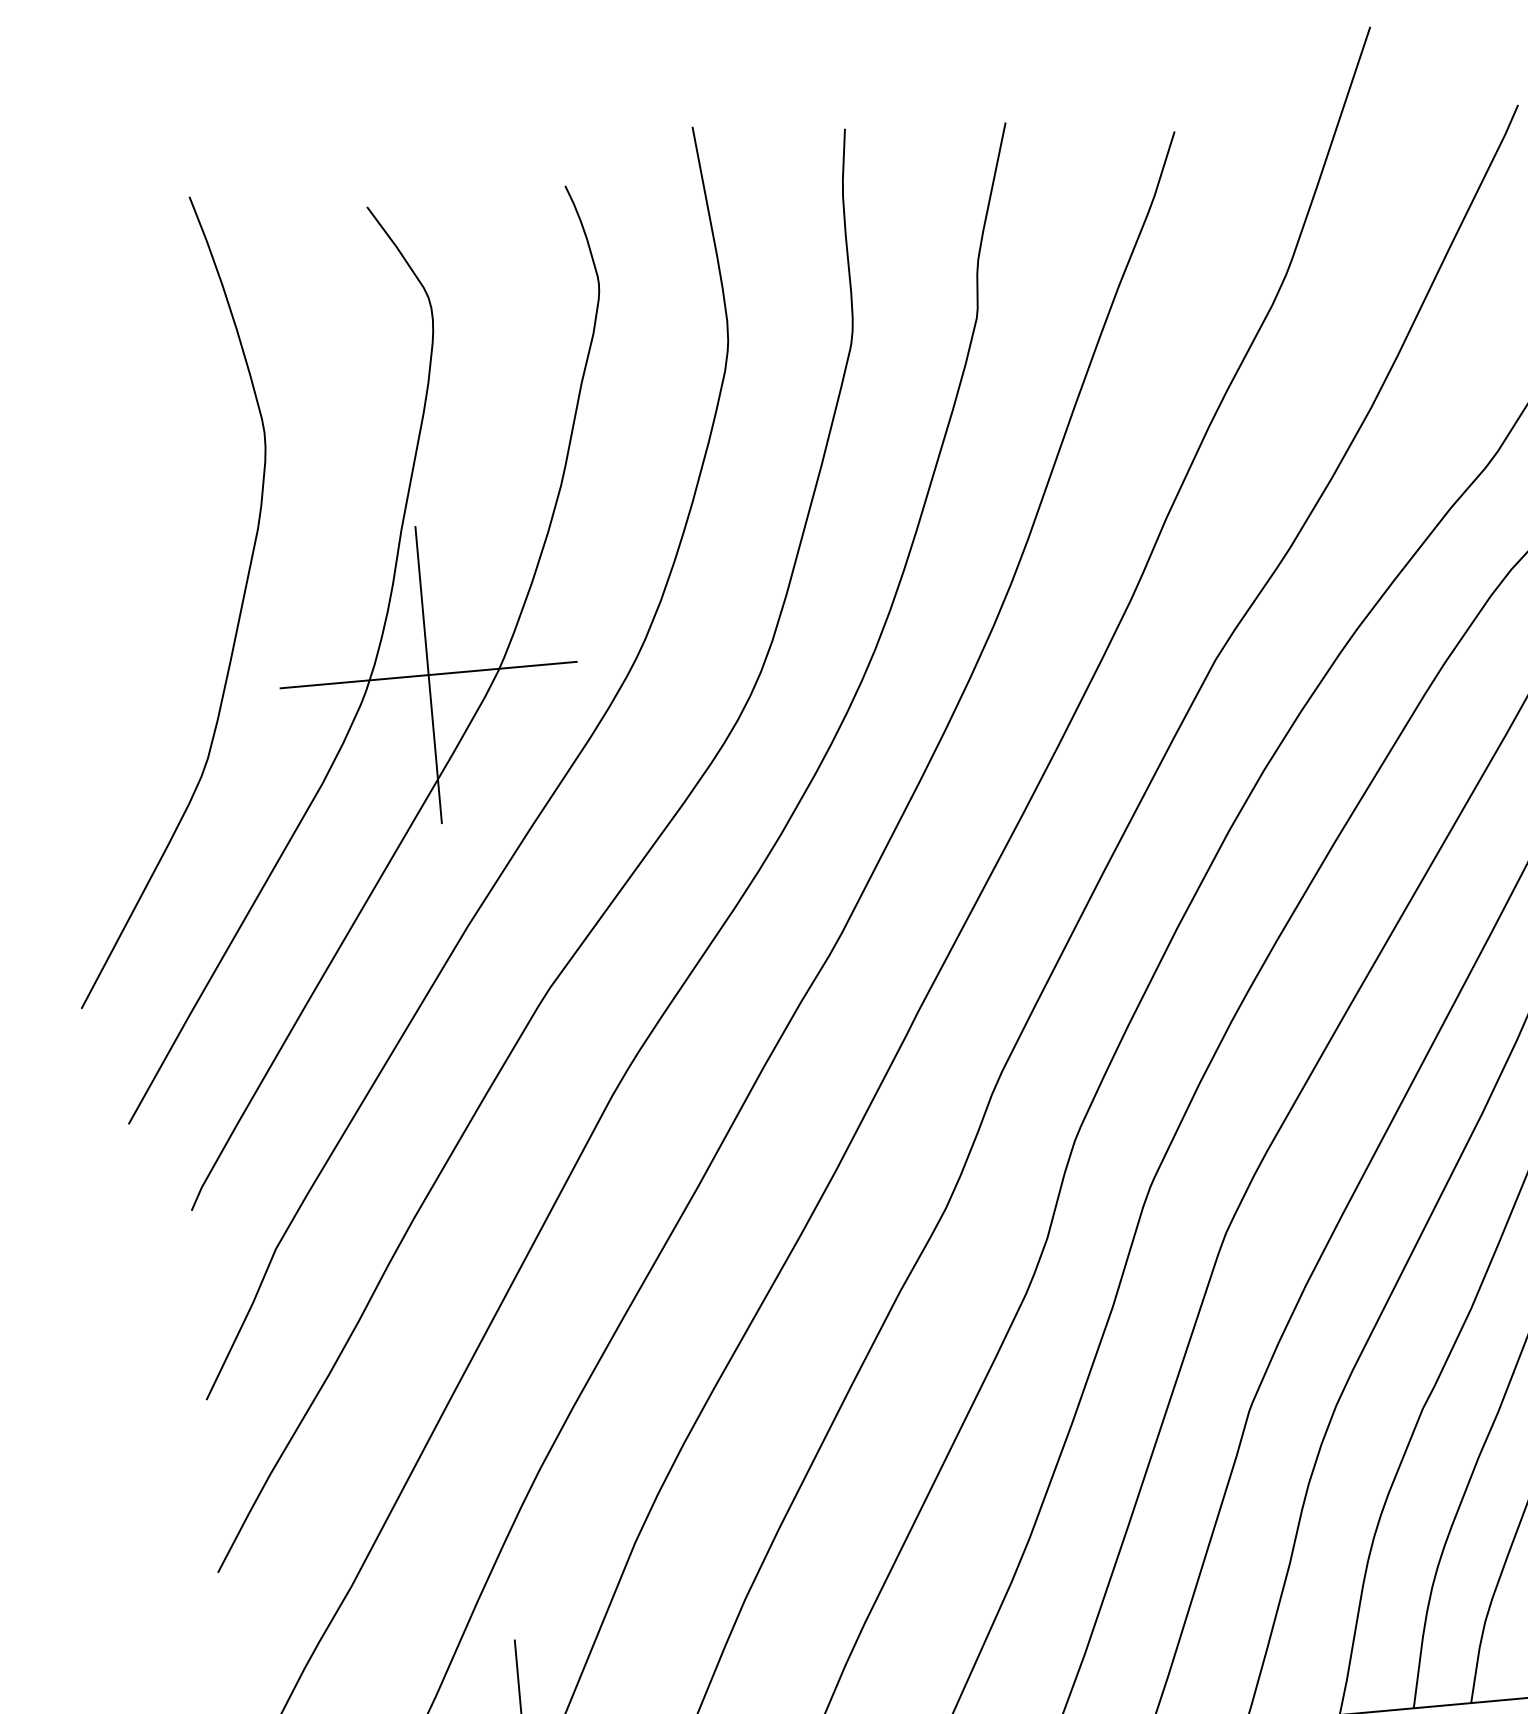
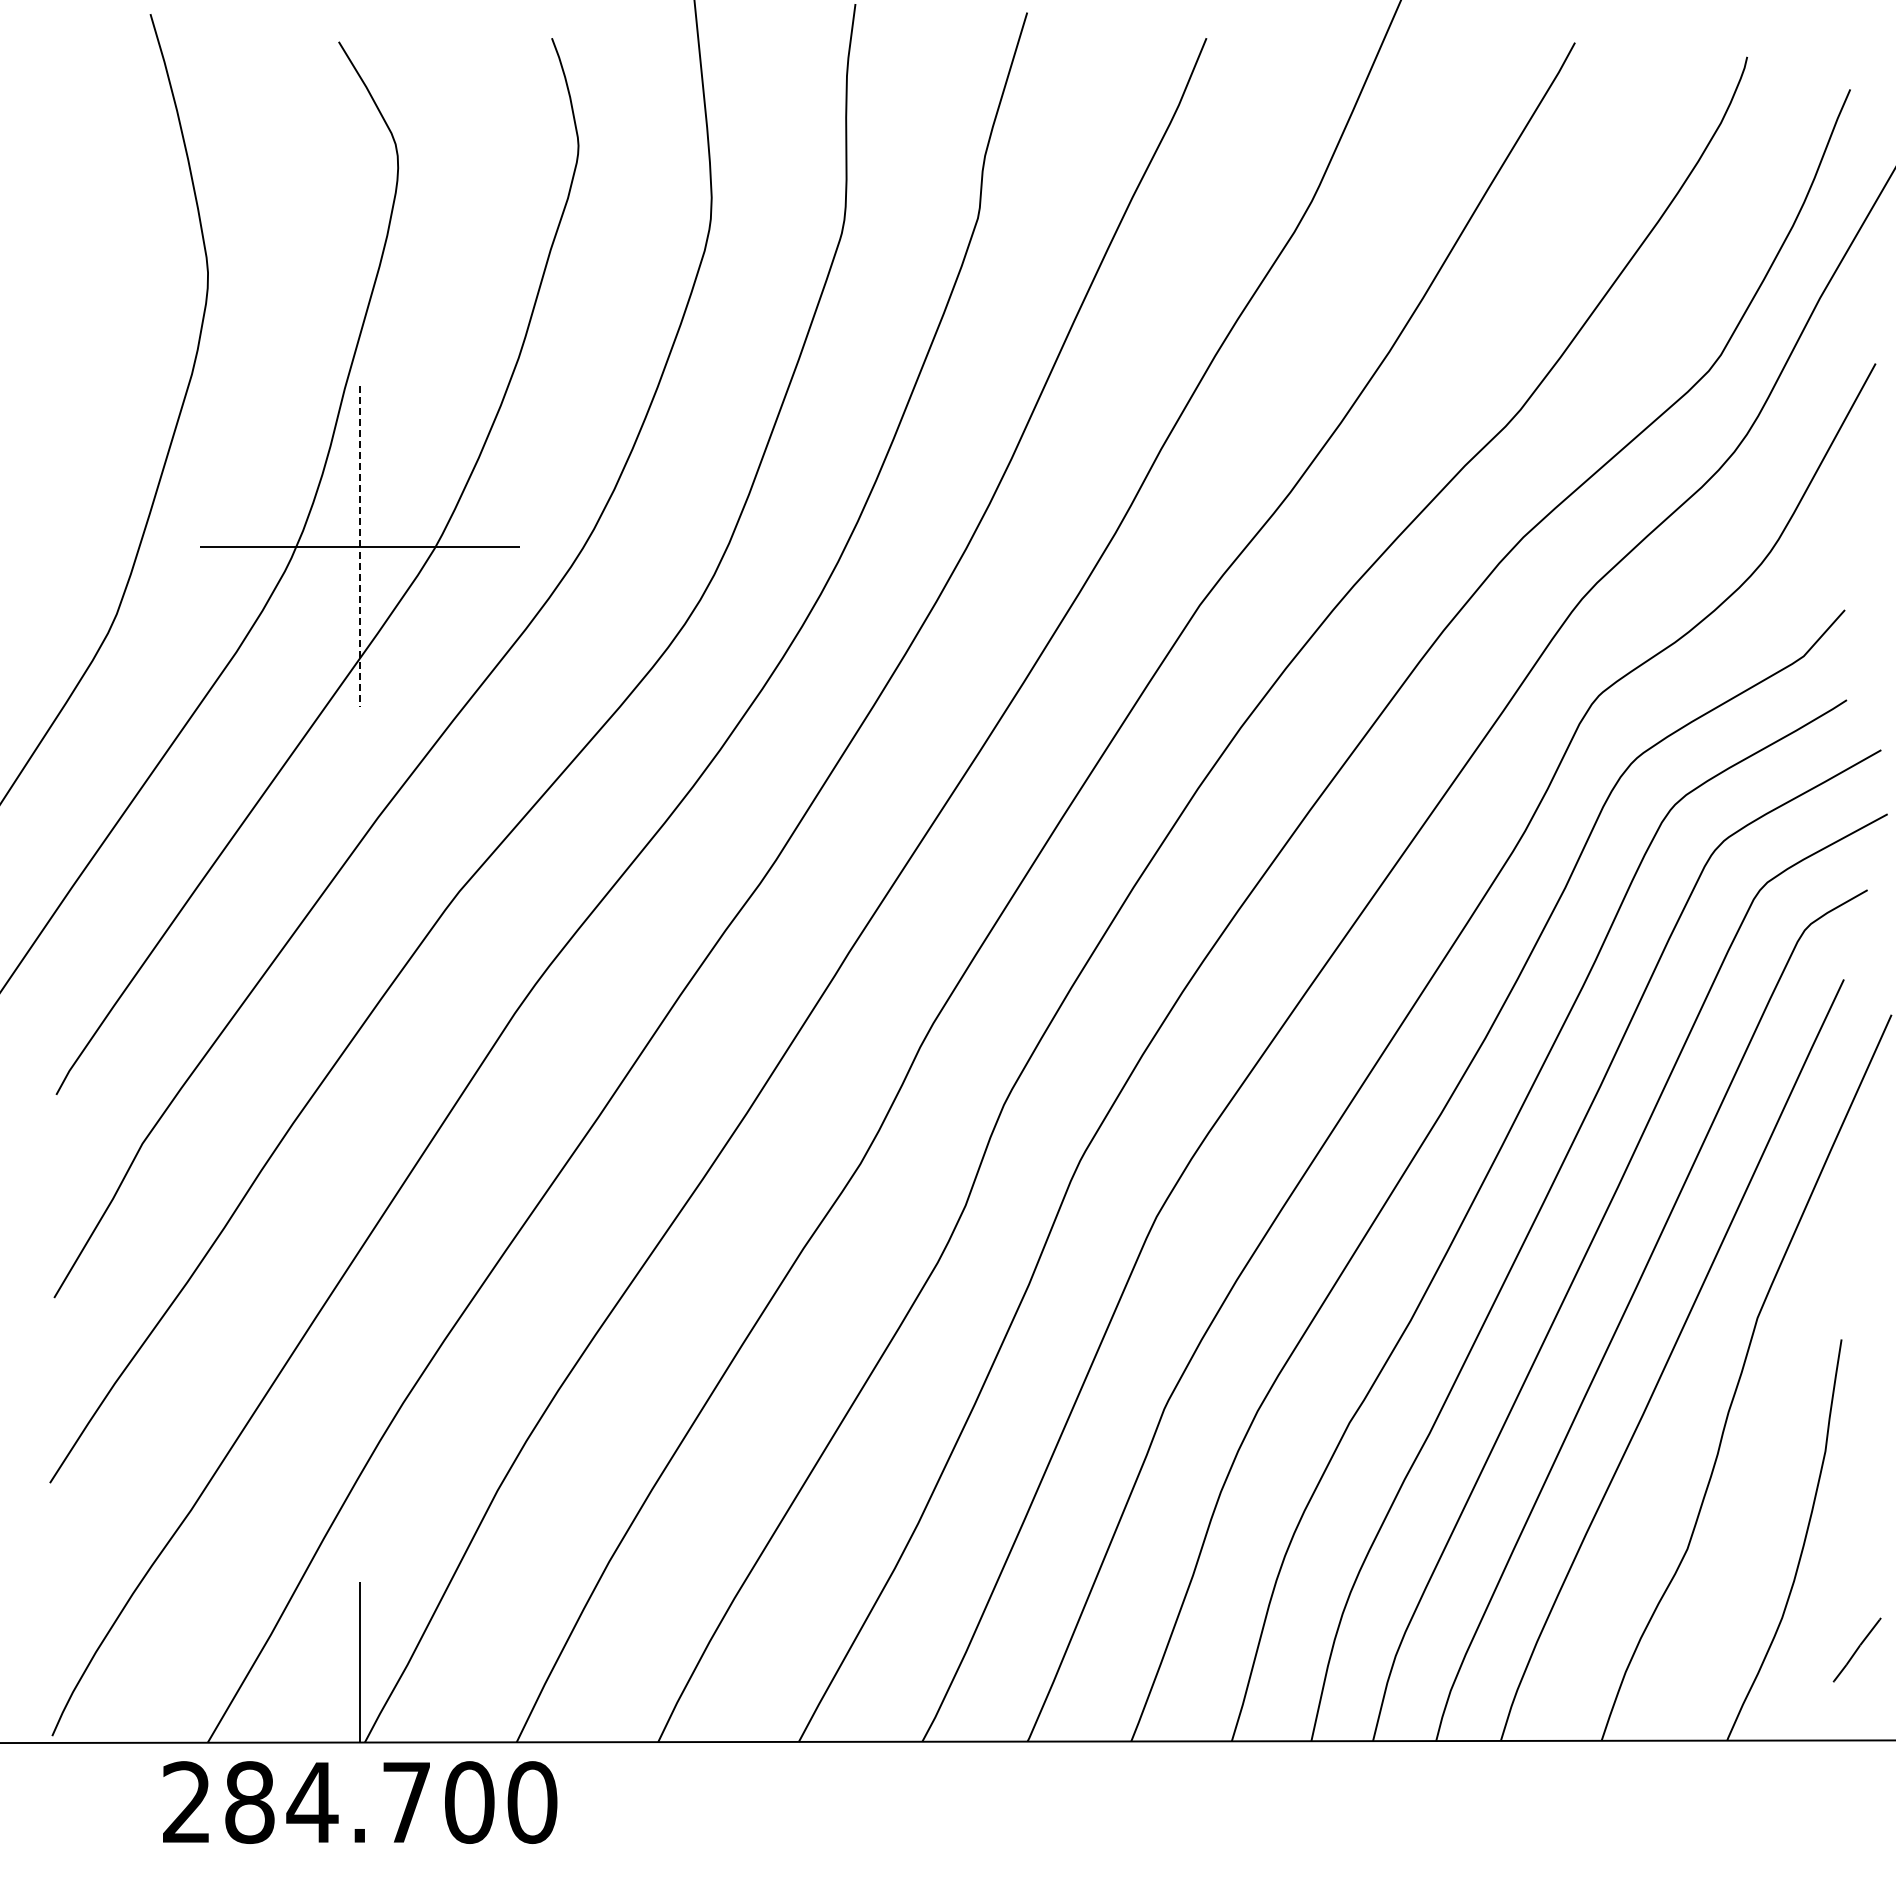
line: (428, 676) -> (359, 547), solid -> dashed

